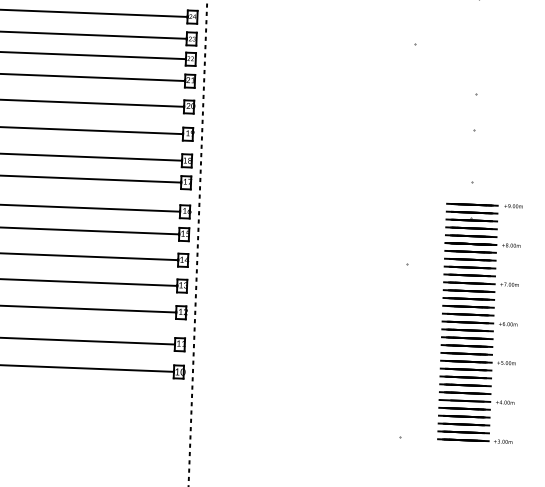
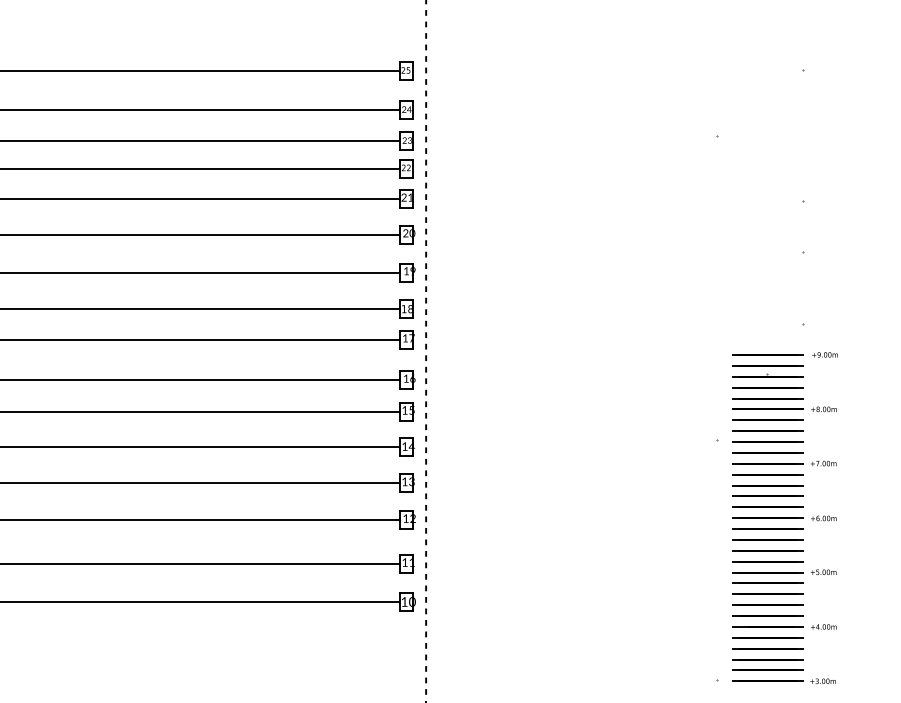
part: (479, 322) -> (784, 517), moved

